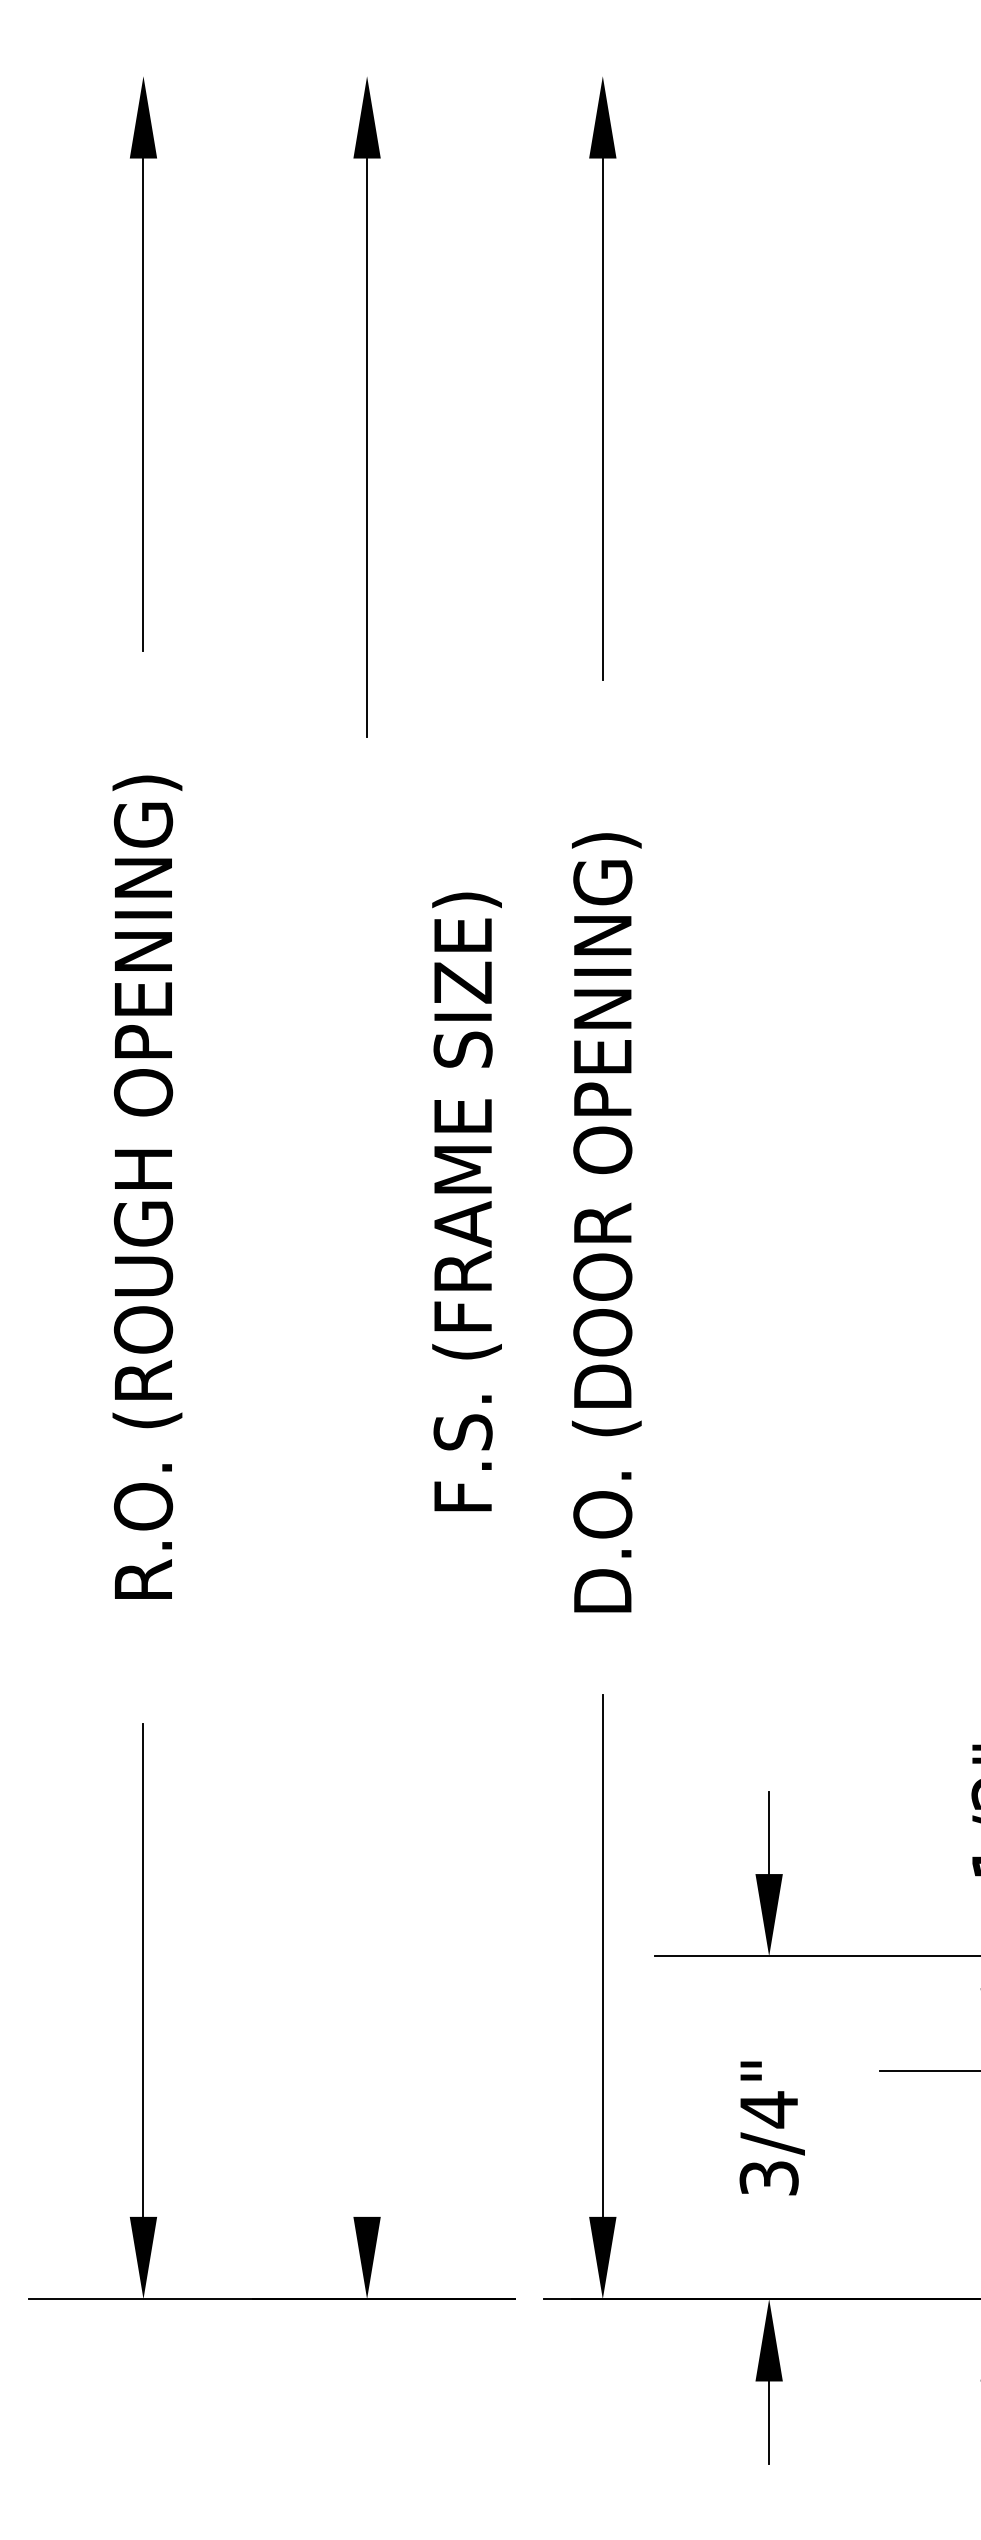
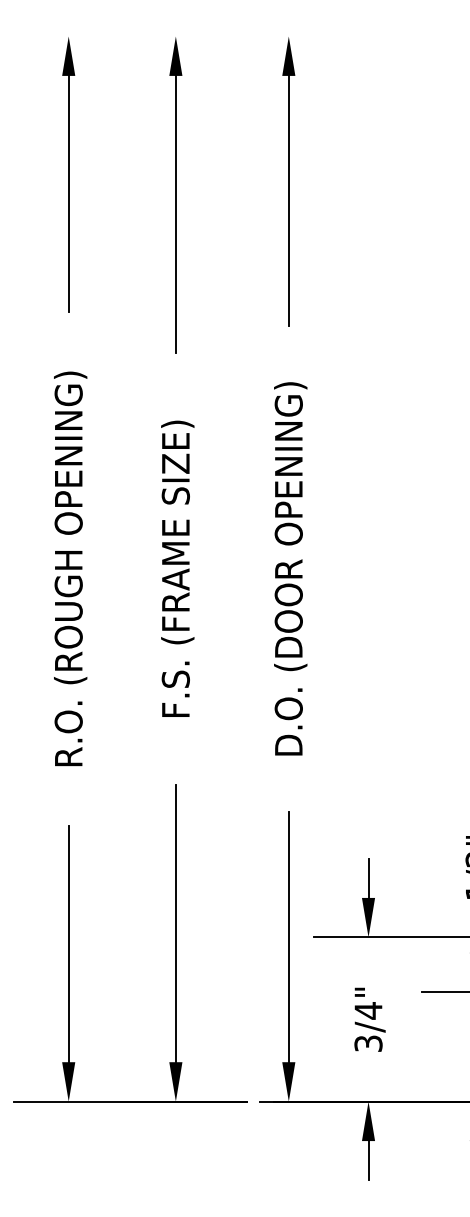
text: (466, 1201) -> (177, 568), moved
text: (606, 1221) -> (290, 568), moved
line: (366, 1927) -> (175, 923), added

